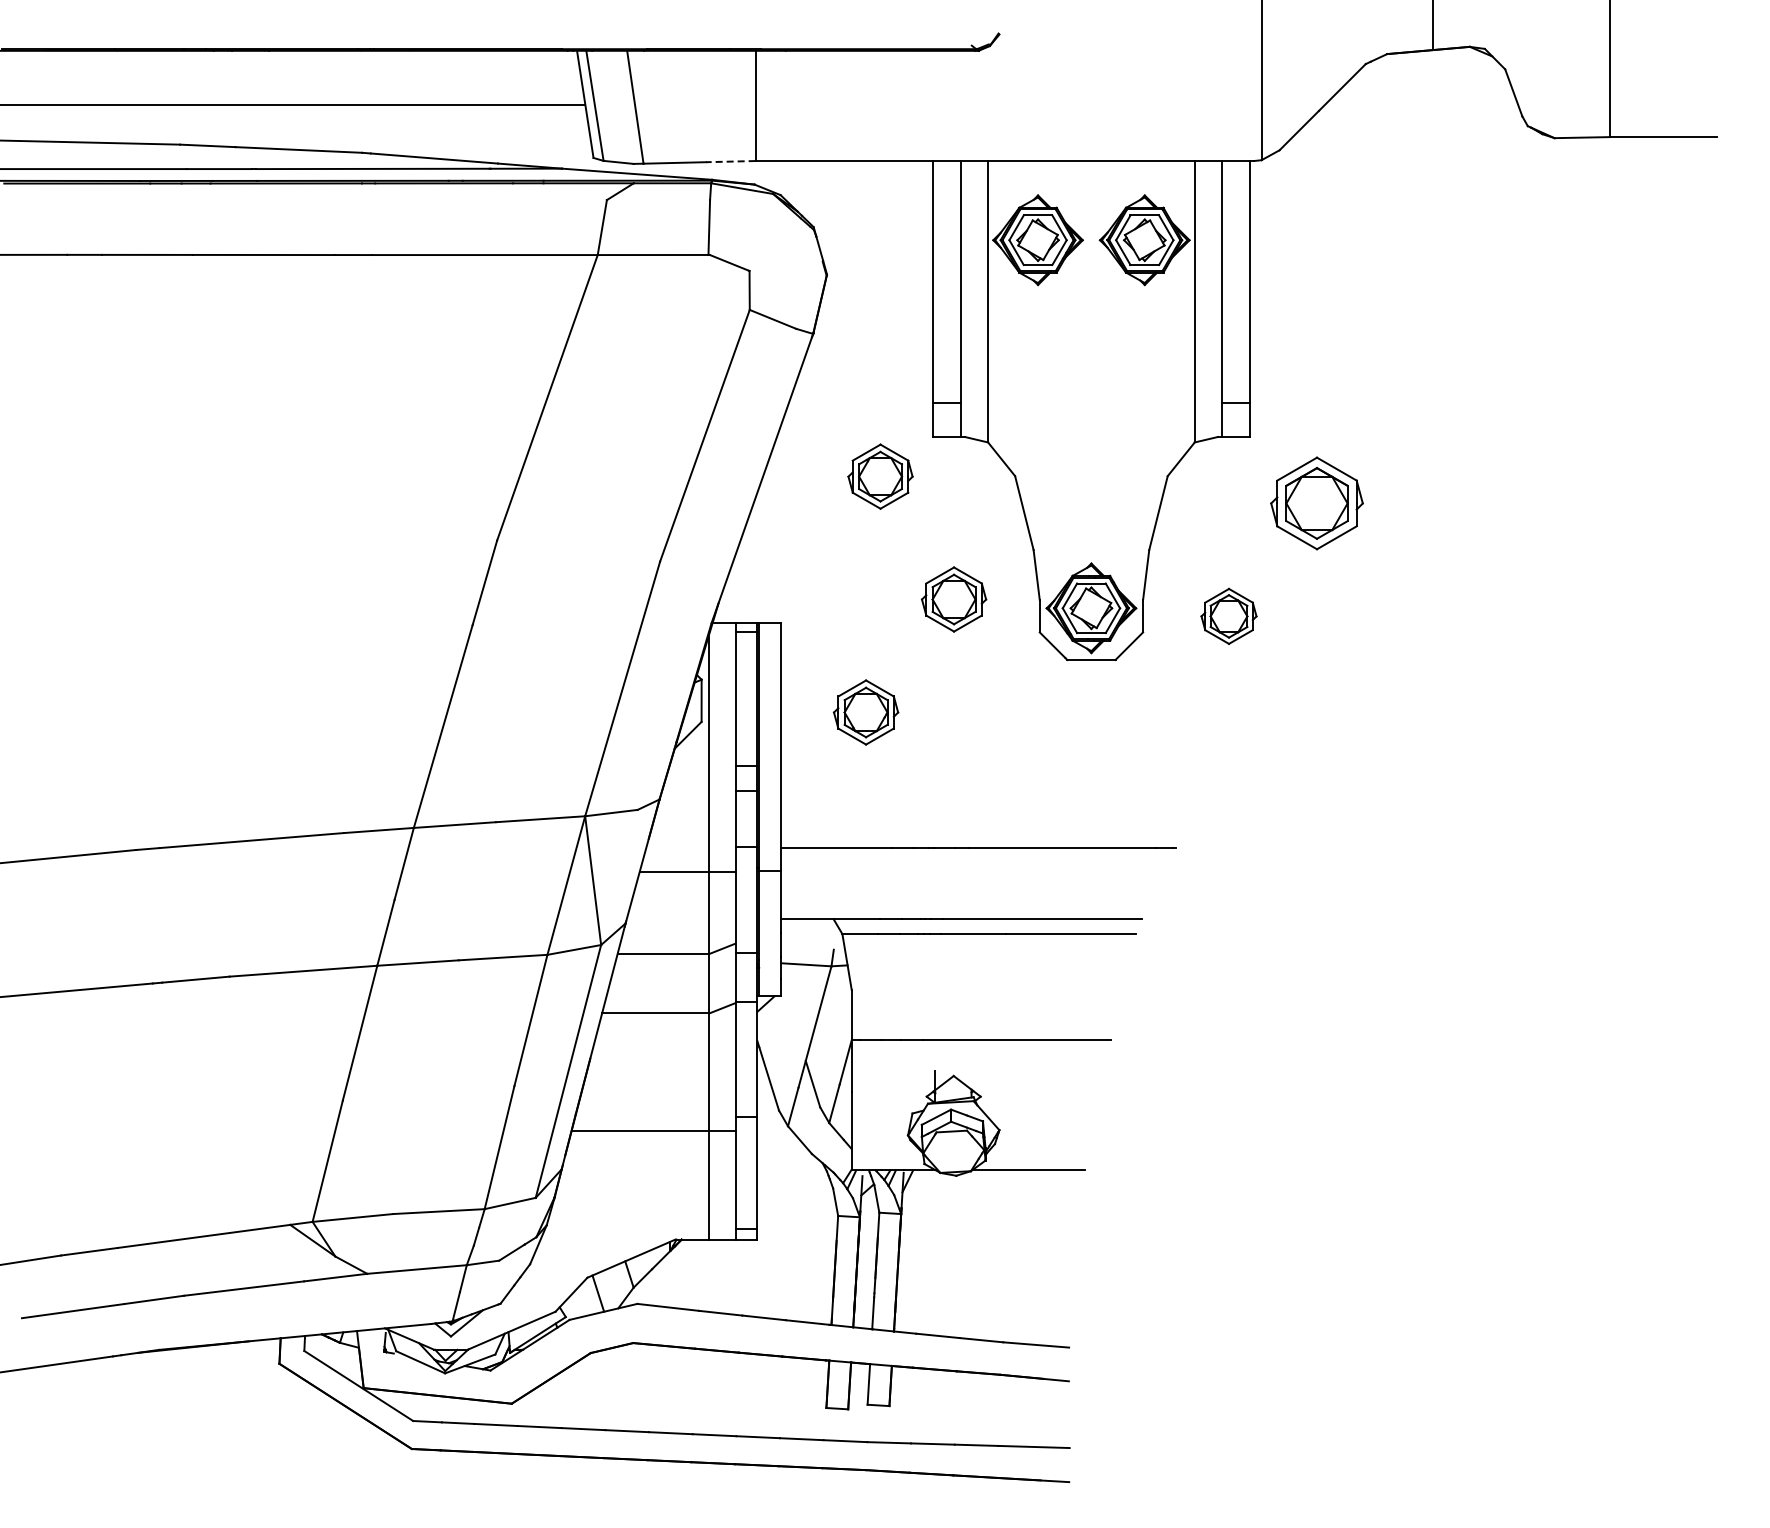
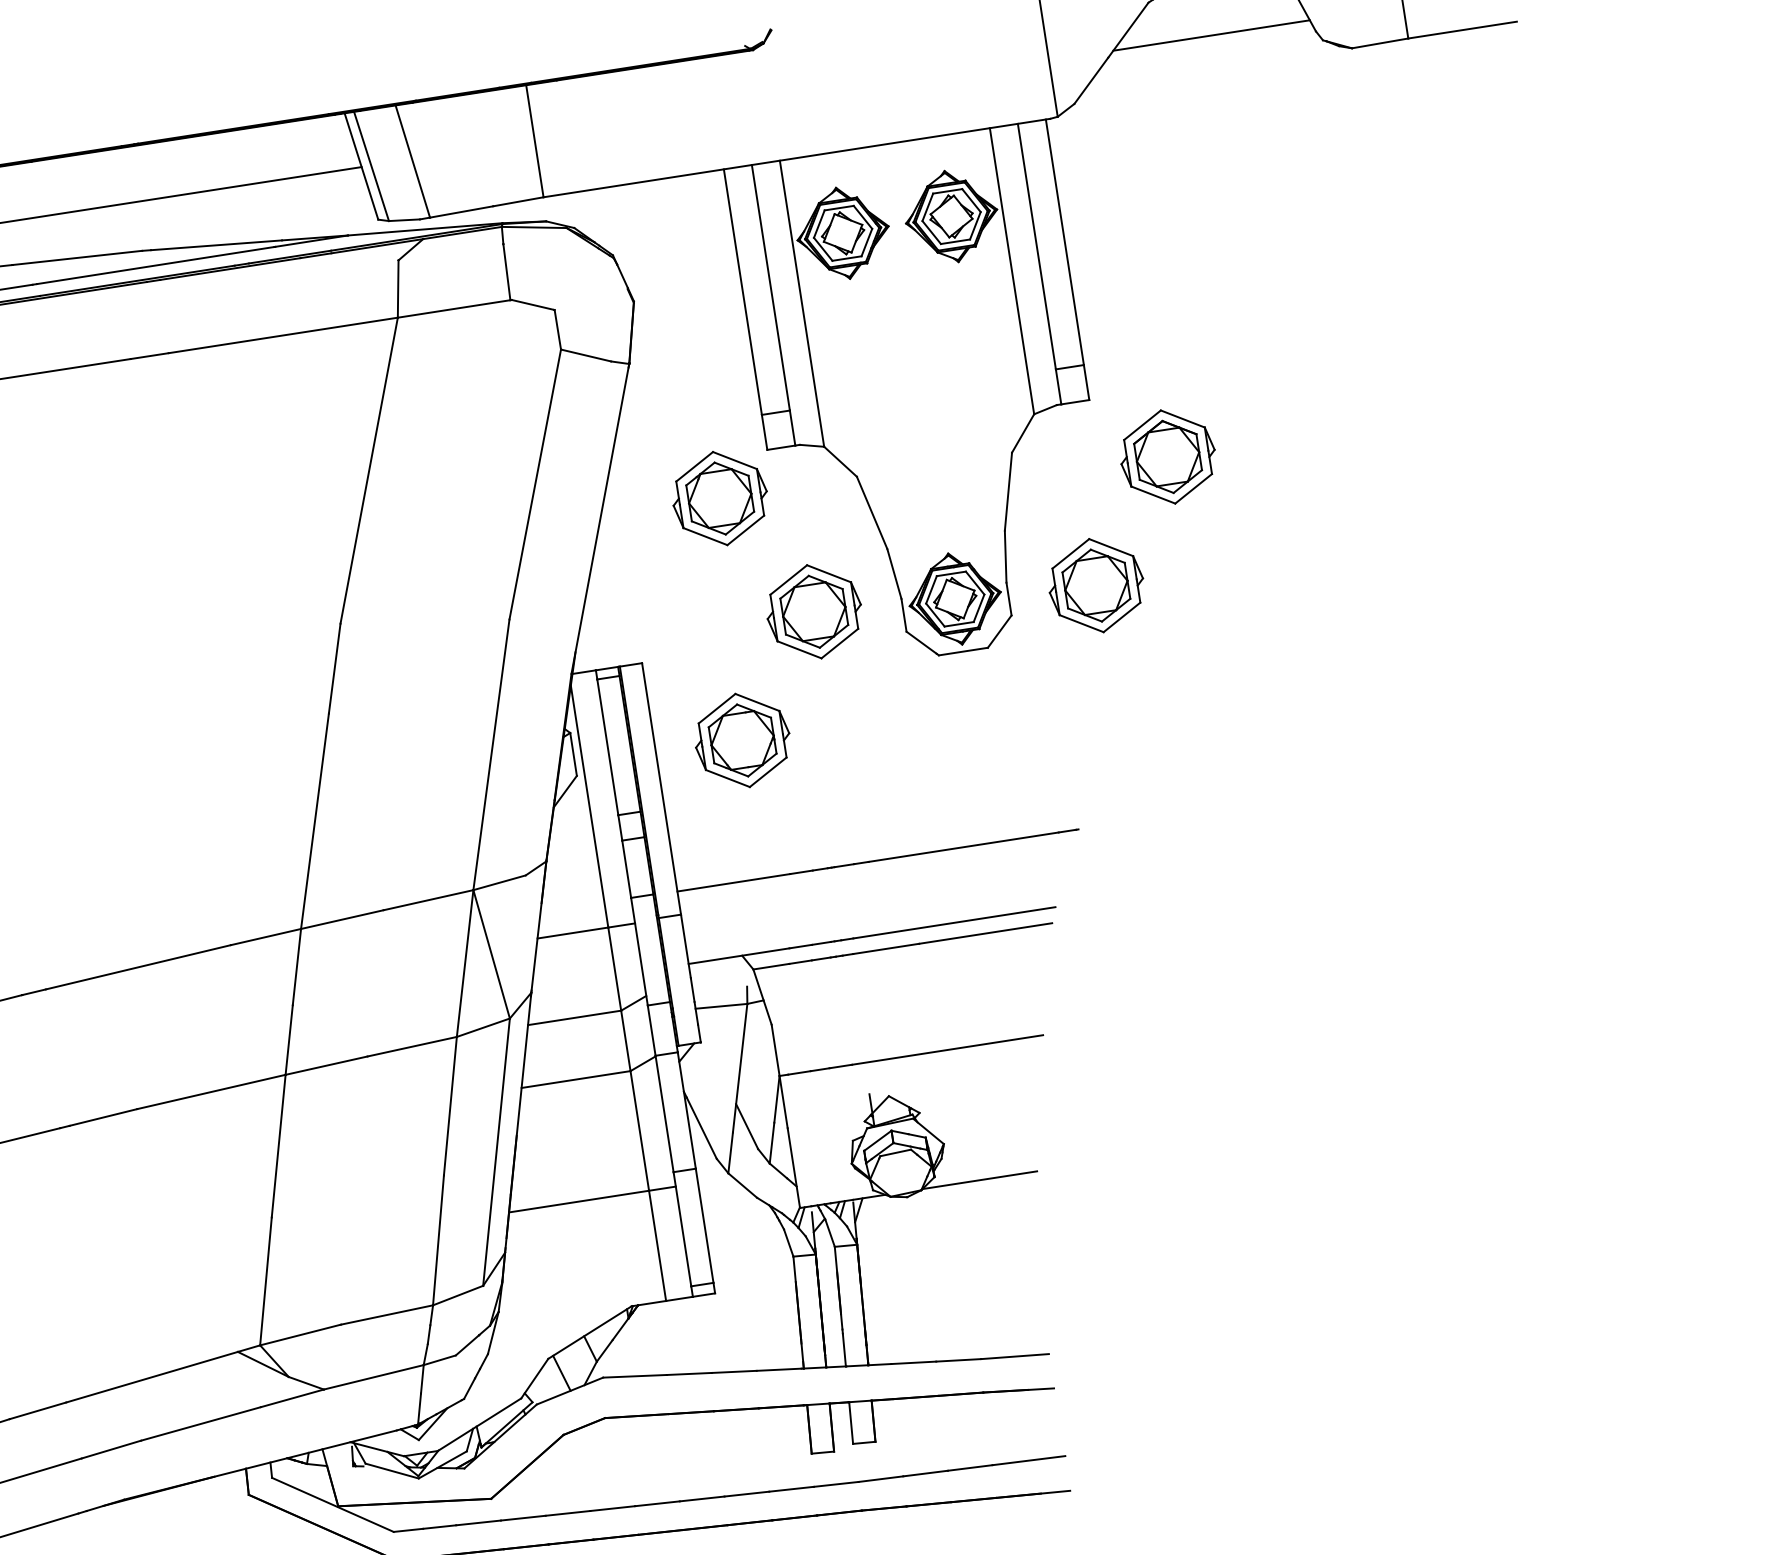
line: (1421, 104) -> (1211, 35), added
line: (730, 161) -> (518, 201), dashed -> solid
part: (880, 476) -> (720, 498), size x1.43
part: (953, 599) -> (813, 611), size x1.43
part: (1228, 616) -> (1095, 585), size x1.67
part: (865, 712) -> (742, 740), size x1.43

